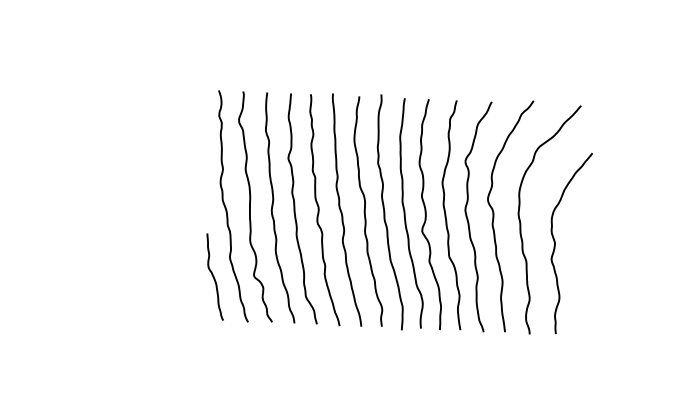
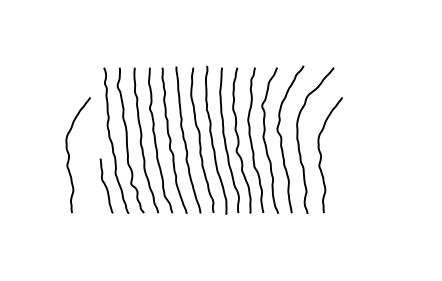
curve: (158, 226) -> (69, 155), added

